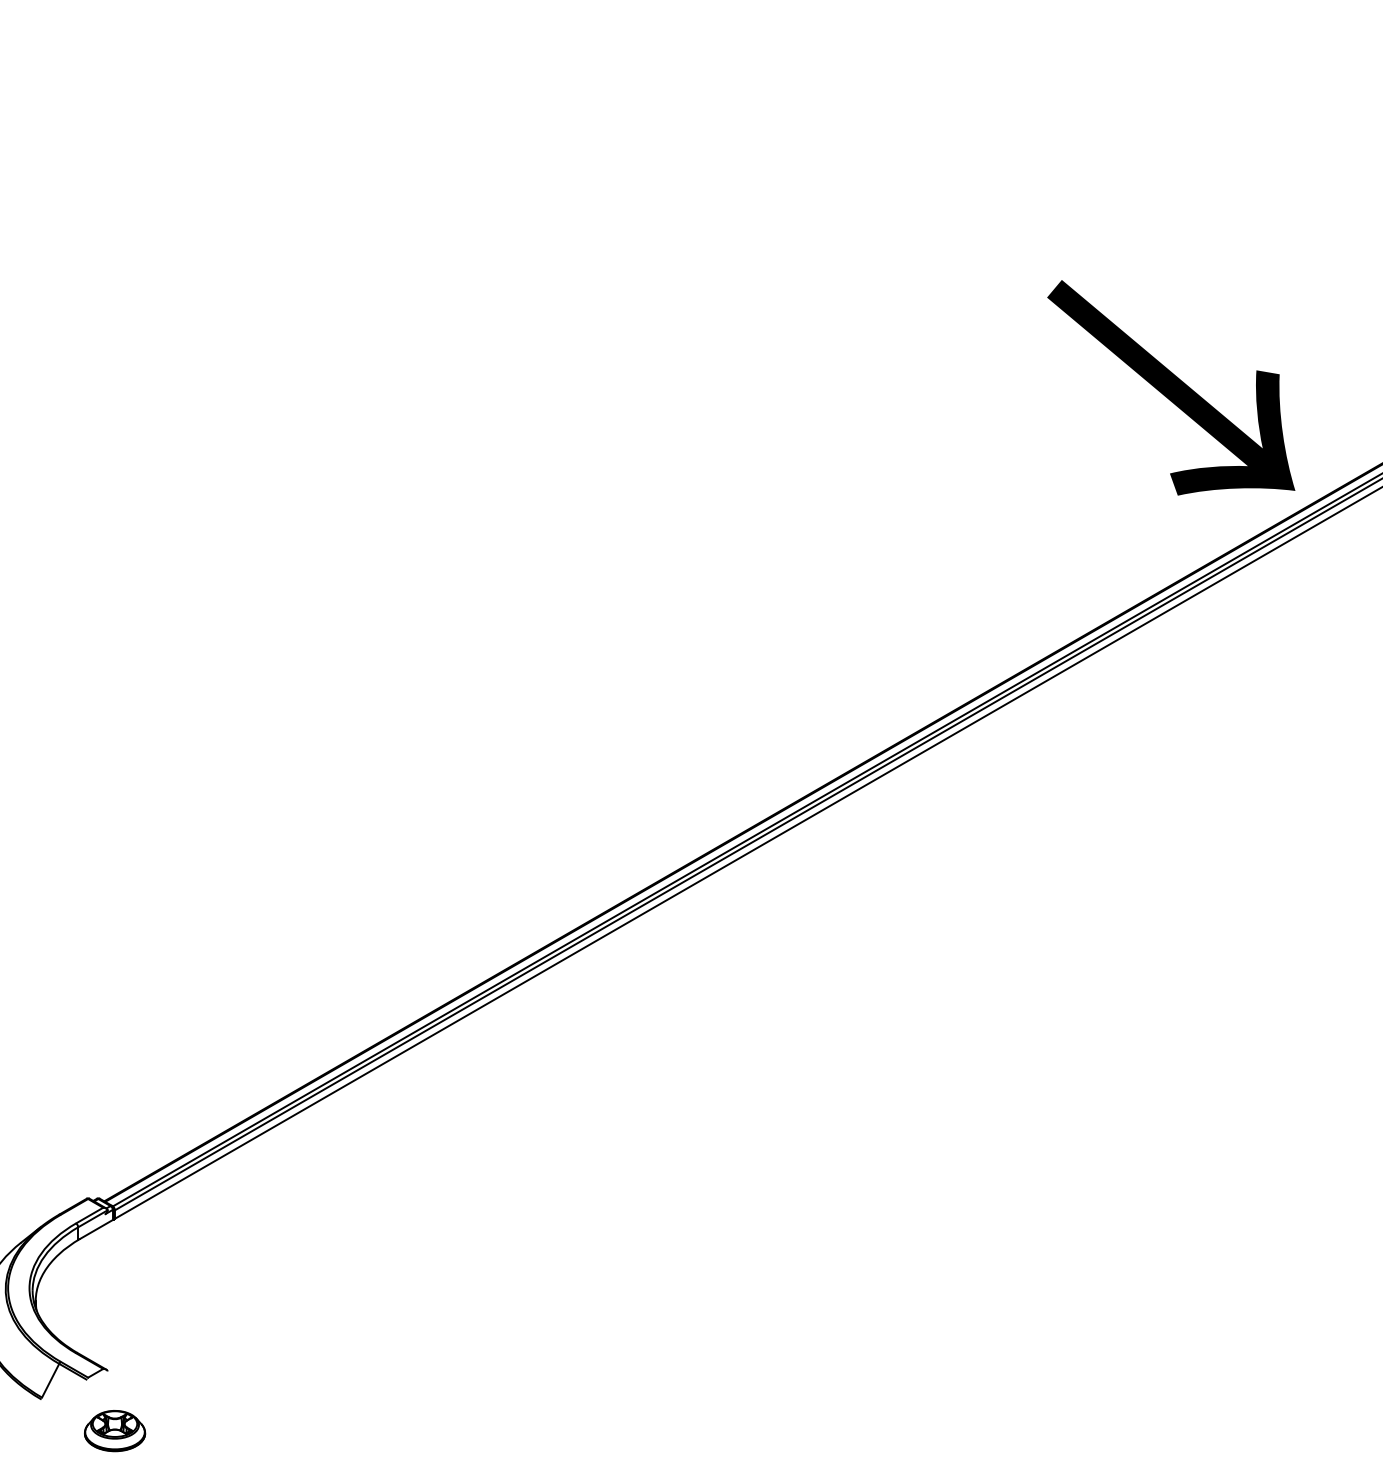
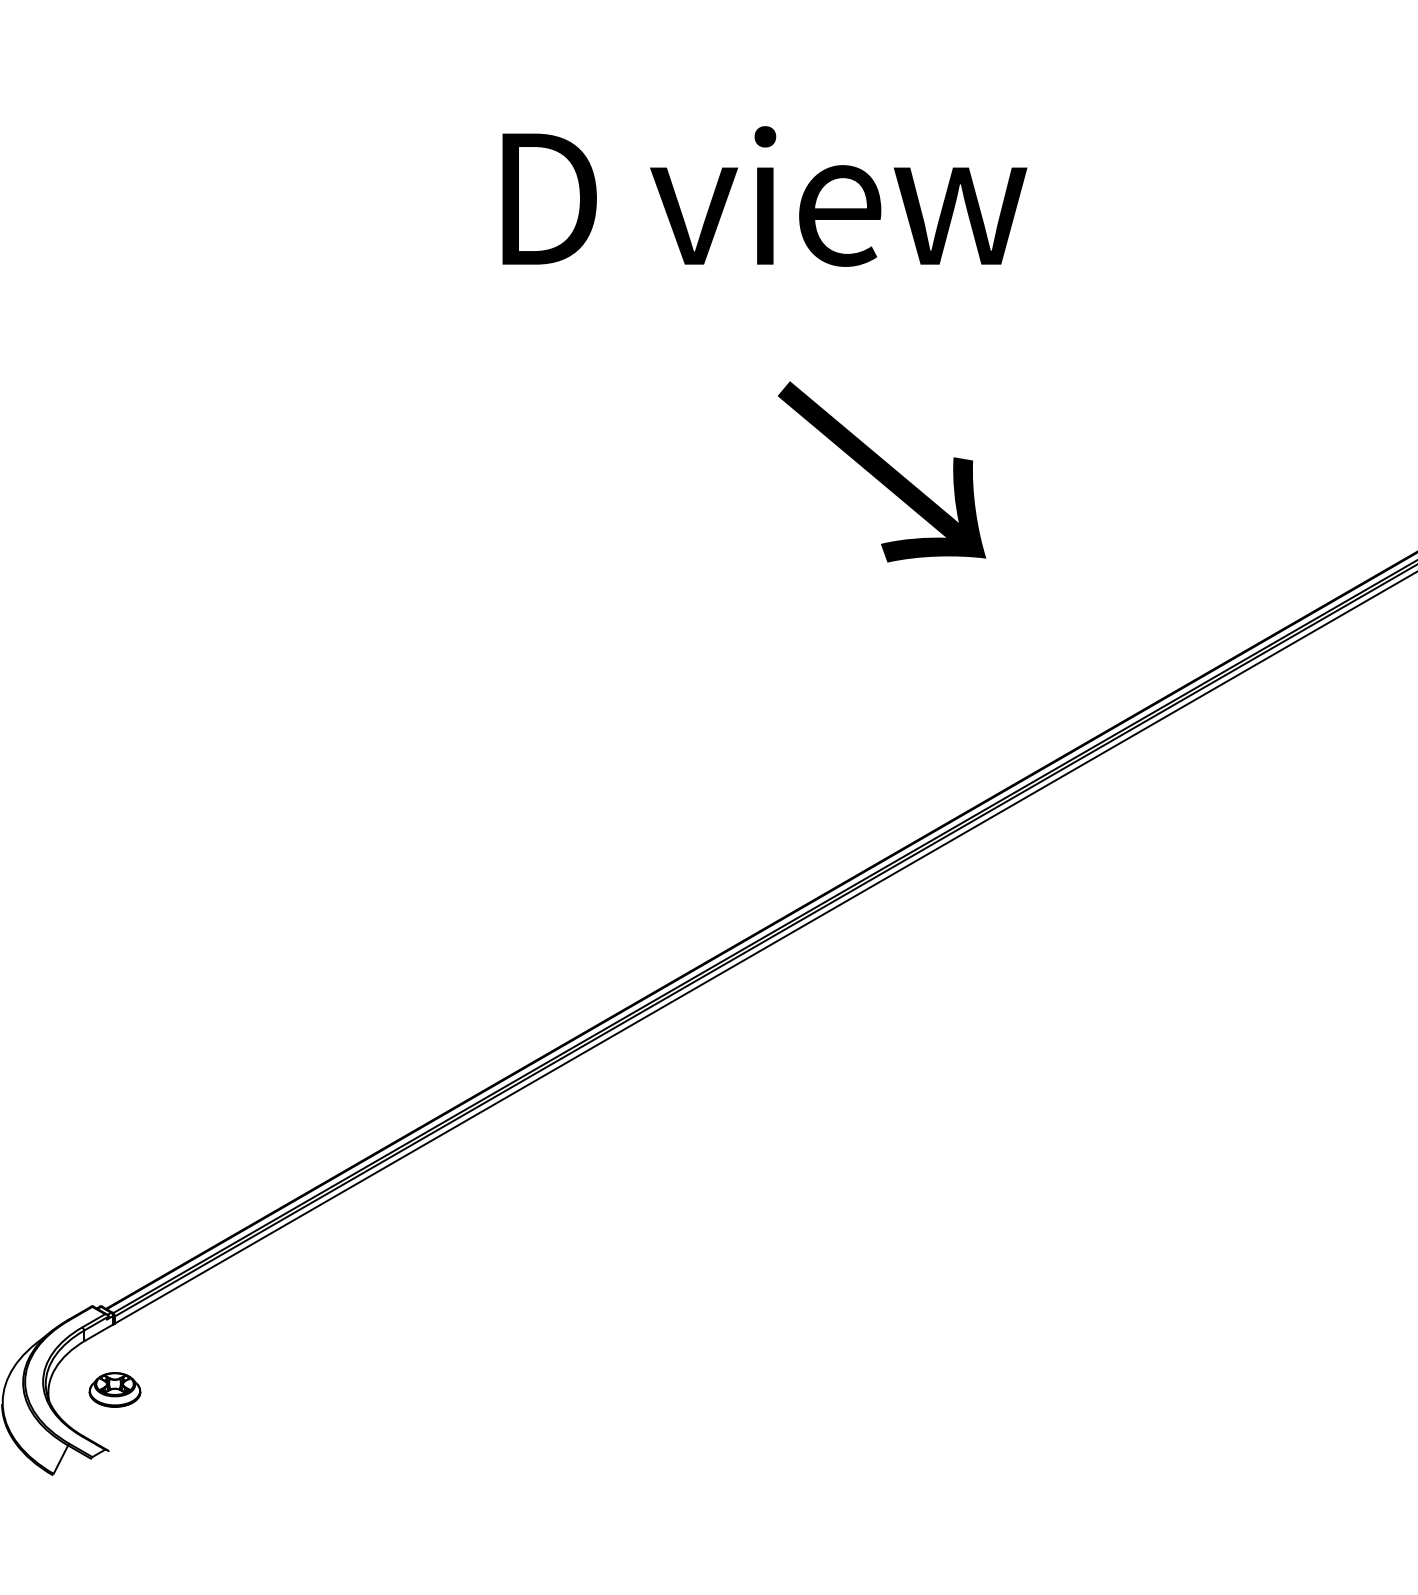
text: (1170, 387) -> (881, 471), moved
part: (114, 1430) -> (114, 1389), moved

